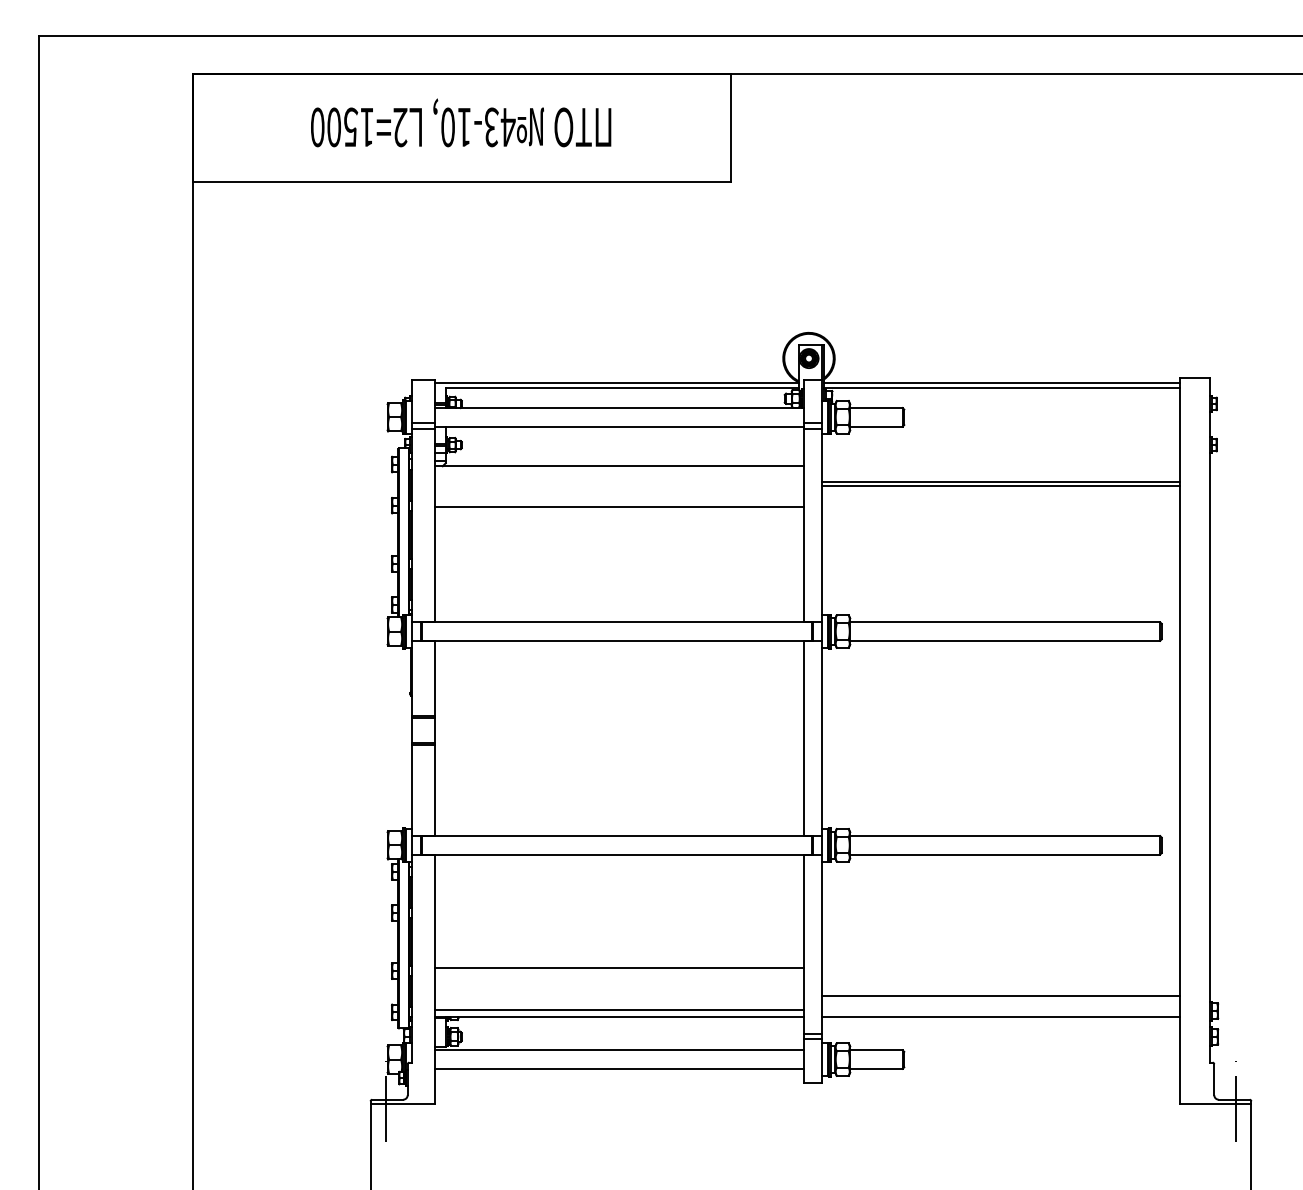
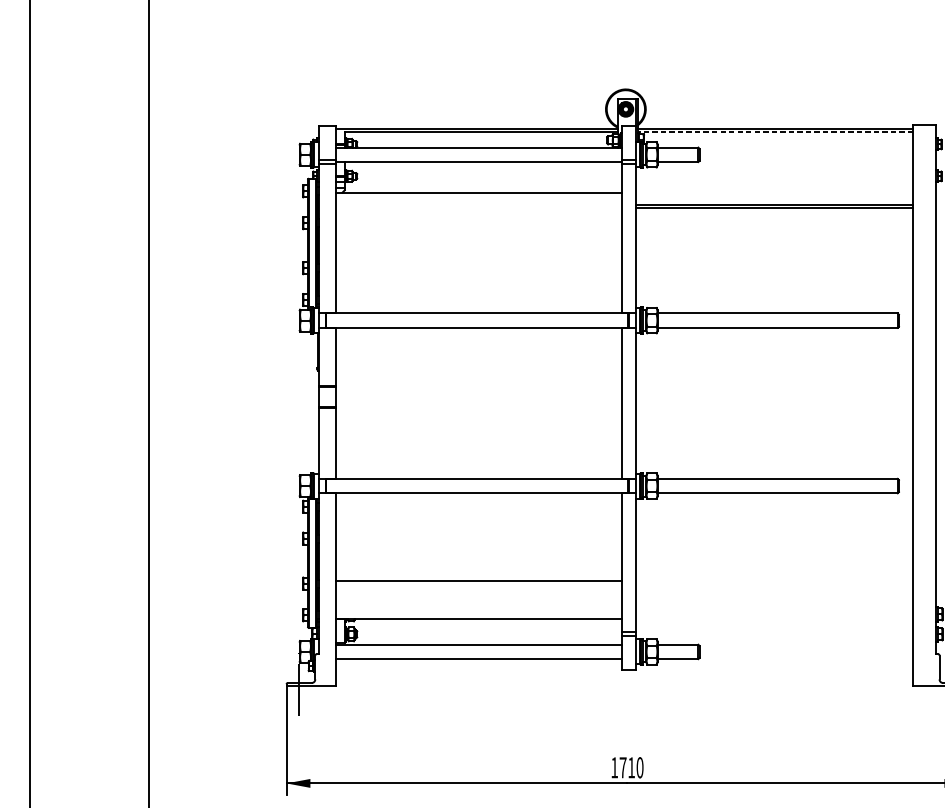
line: (1002, 387) -> (775, 131), solid -> dashed
line: (619, 507) -> (479, 224), removed
line: (1000, 996) -> (774, 603), removed
line: (619, 1009) -> (479, 613), removed
line: (1000, 1016) -> (774, 618), removed

